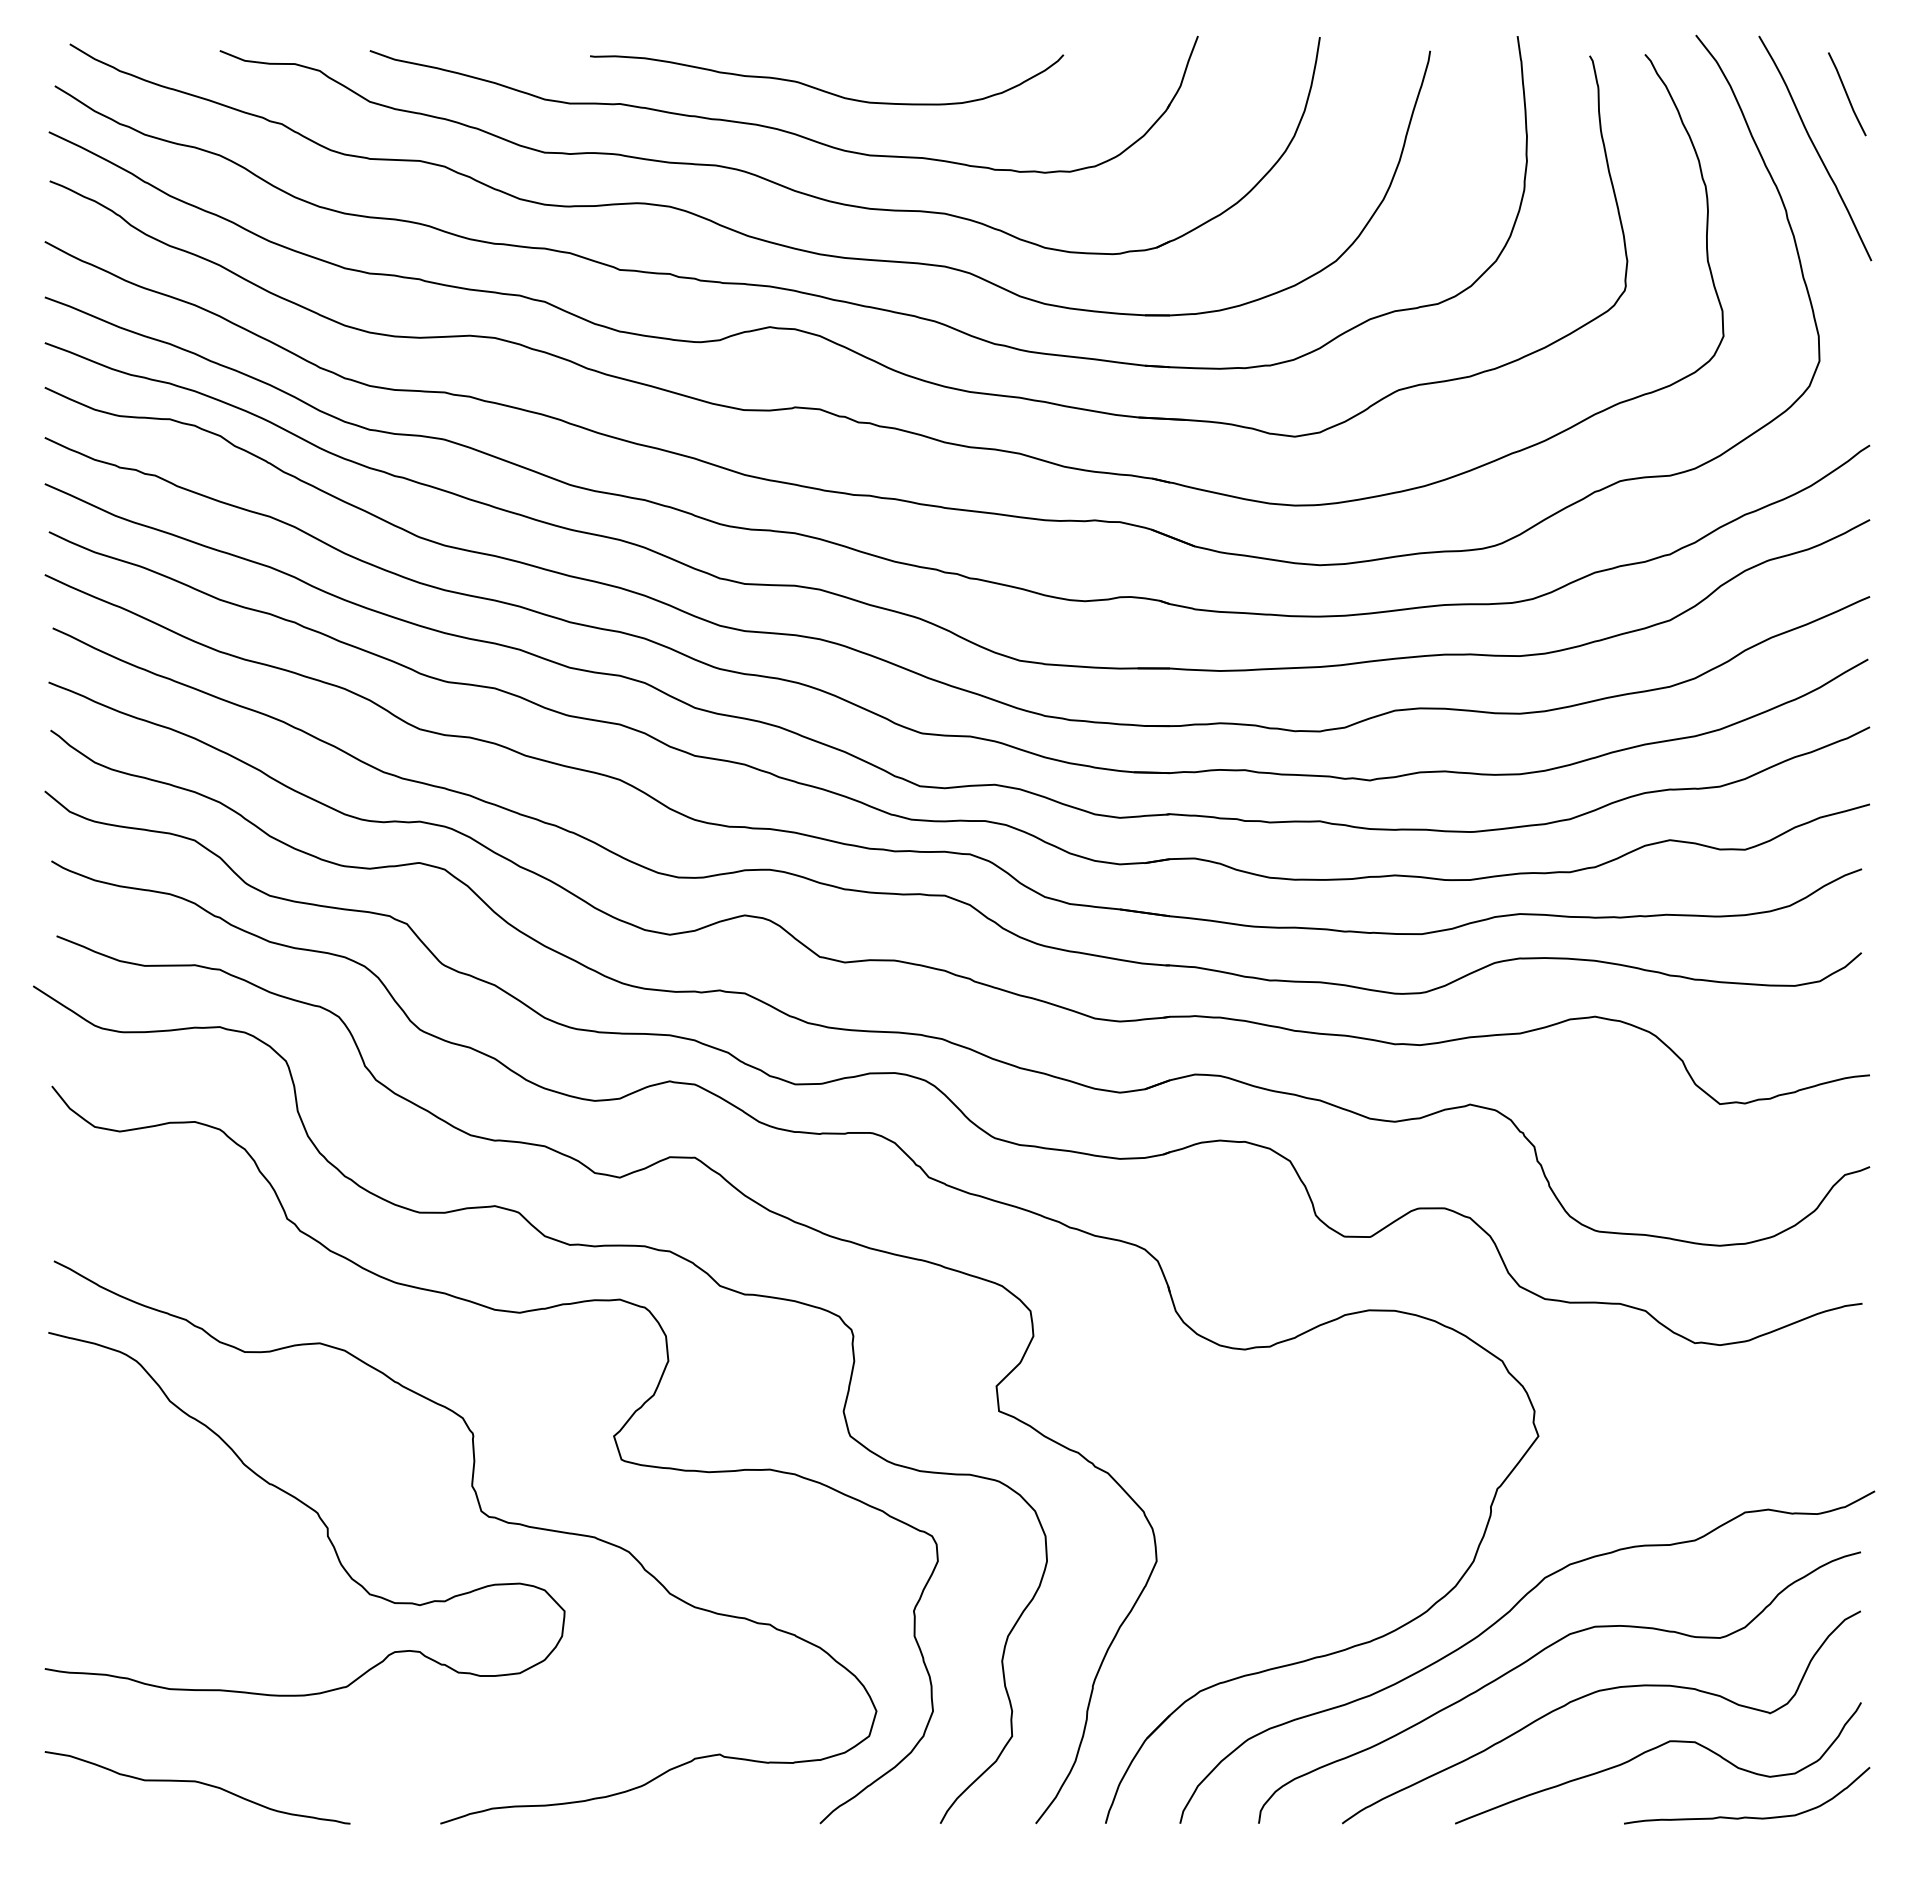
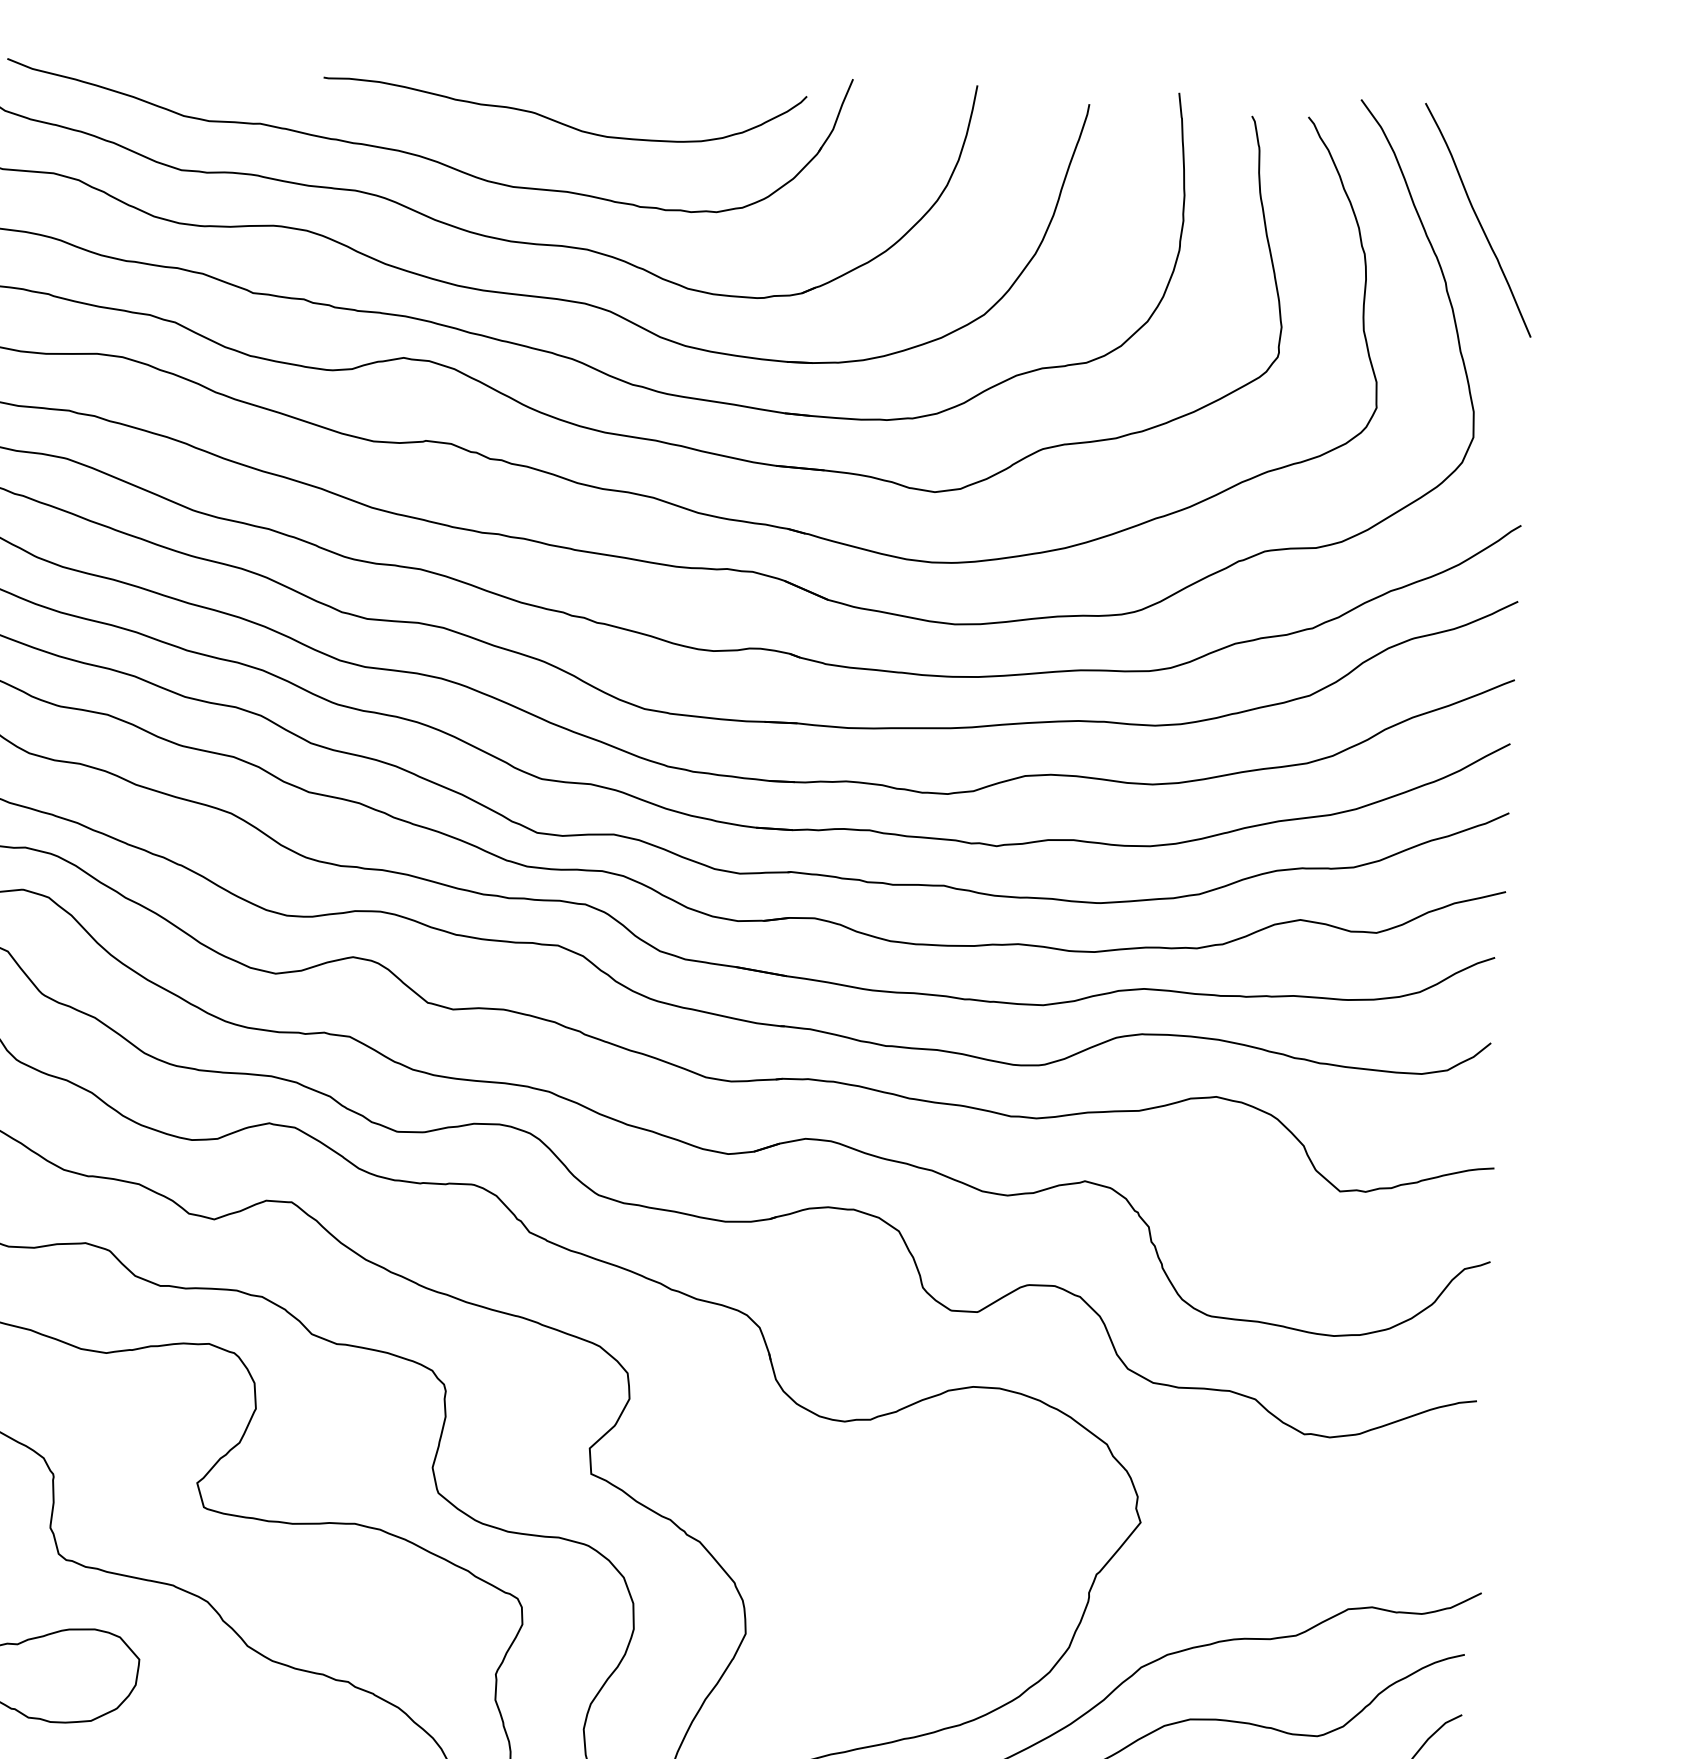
curve: (822, 89) -> (559, 121), moved
line: (1847, 94) -> (1513, 166), removed

